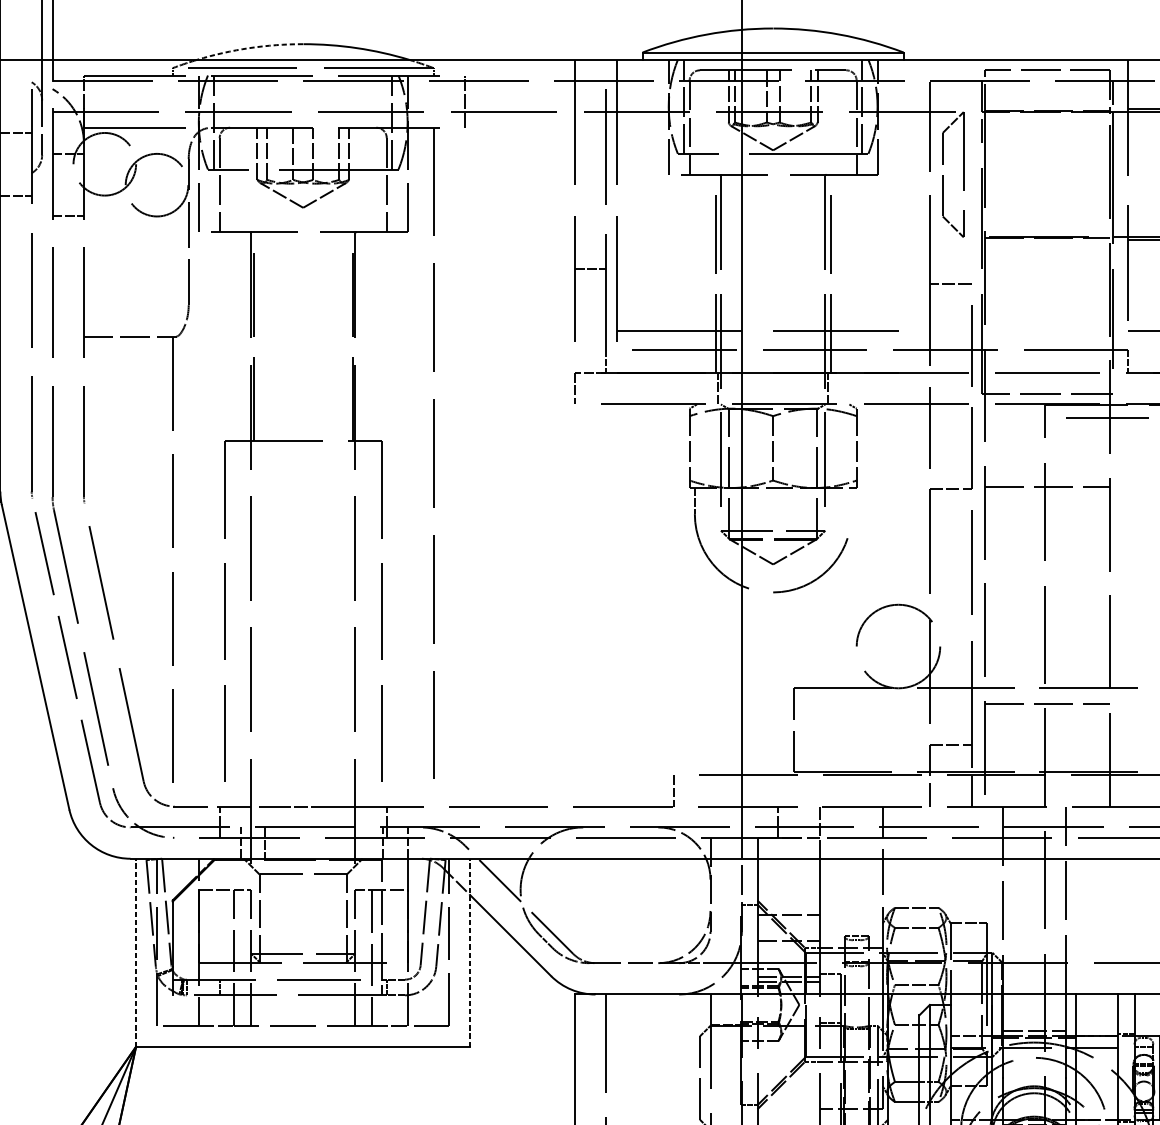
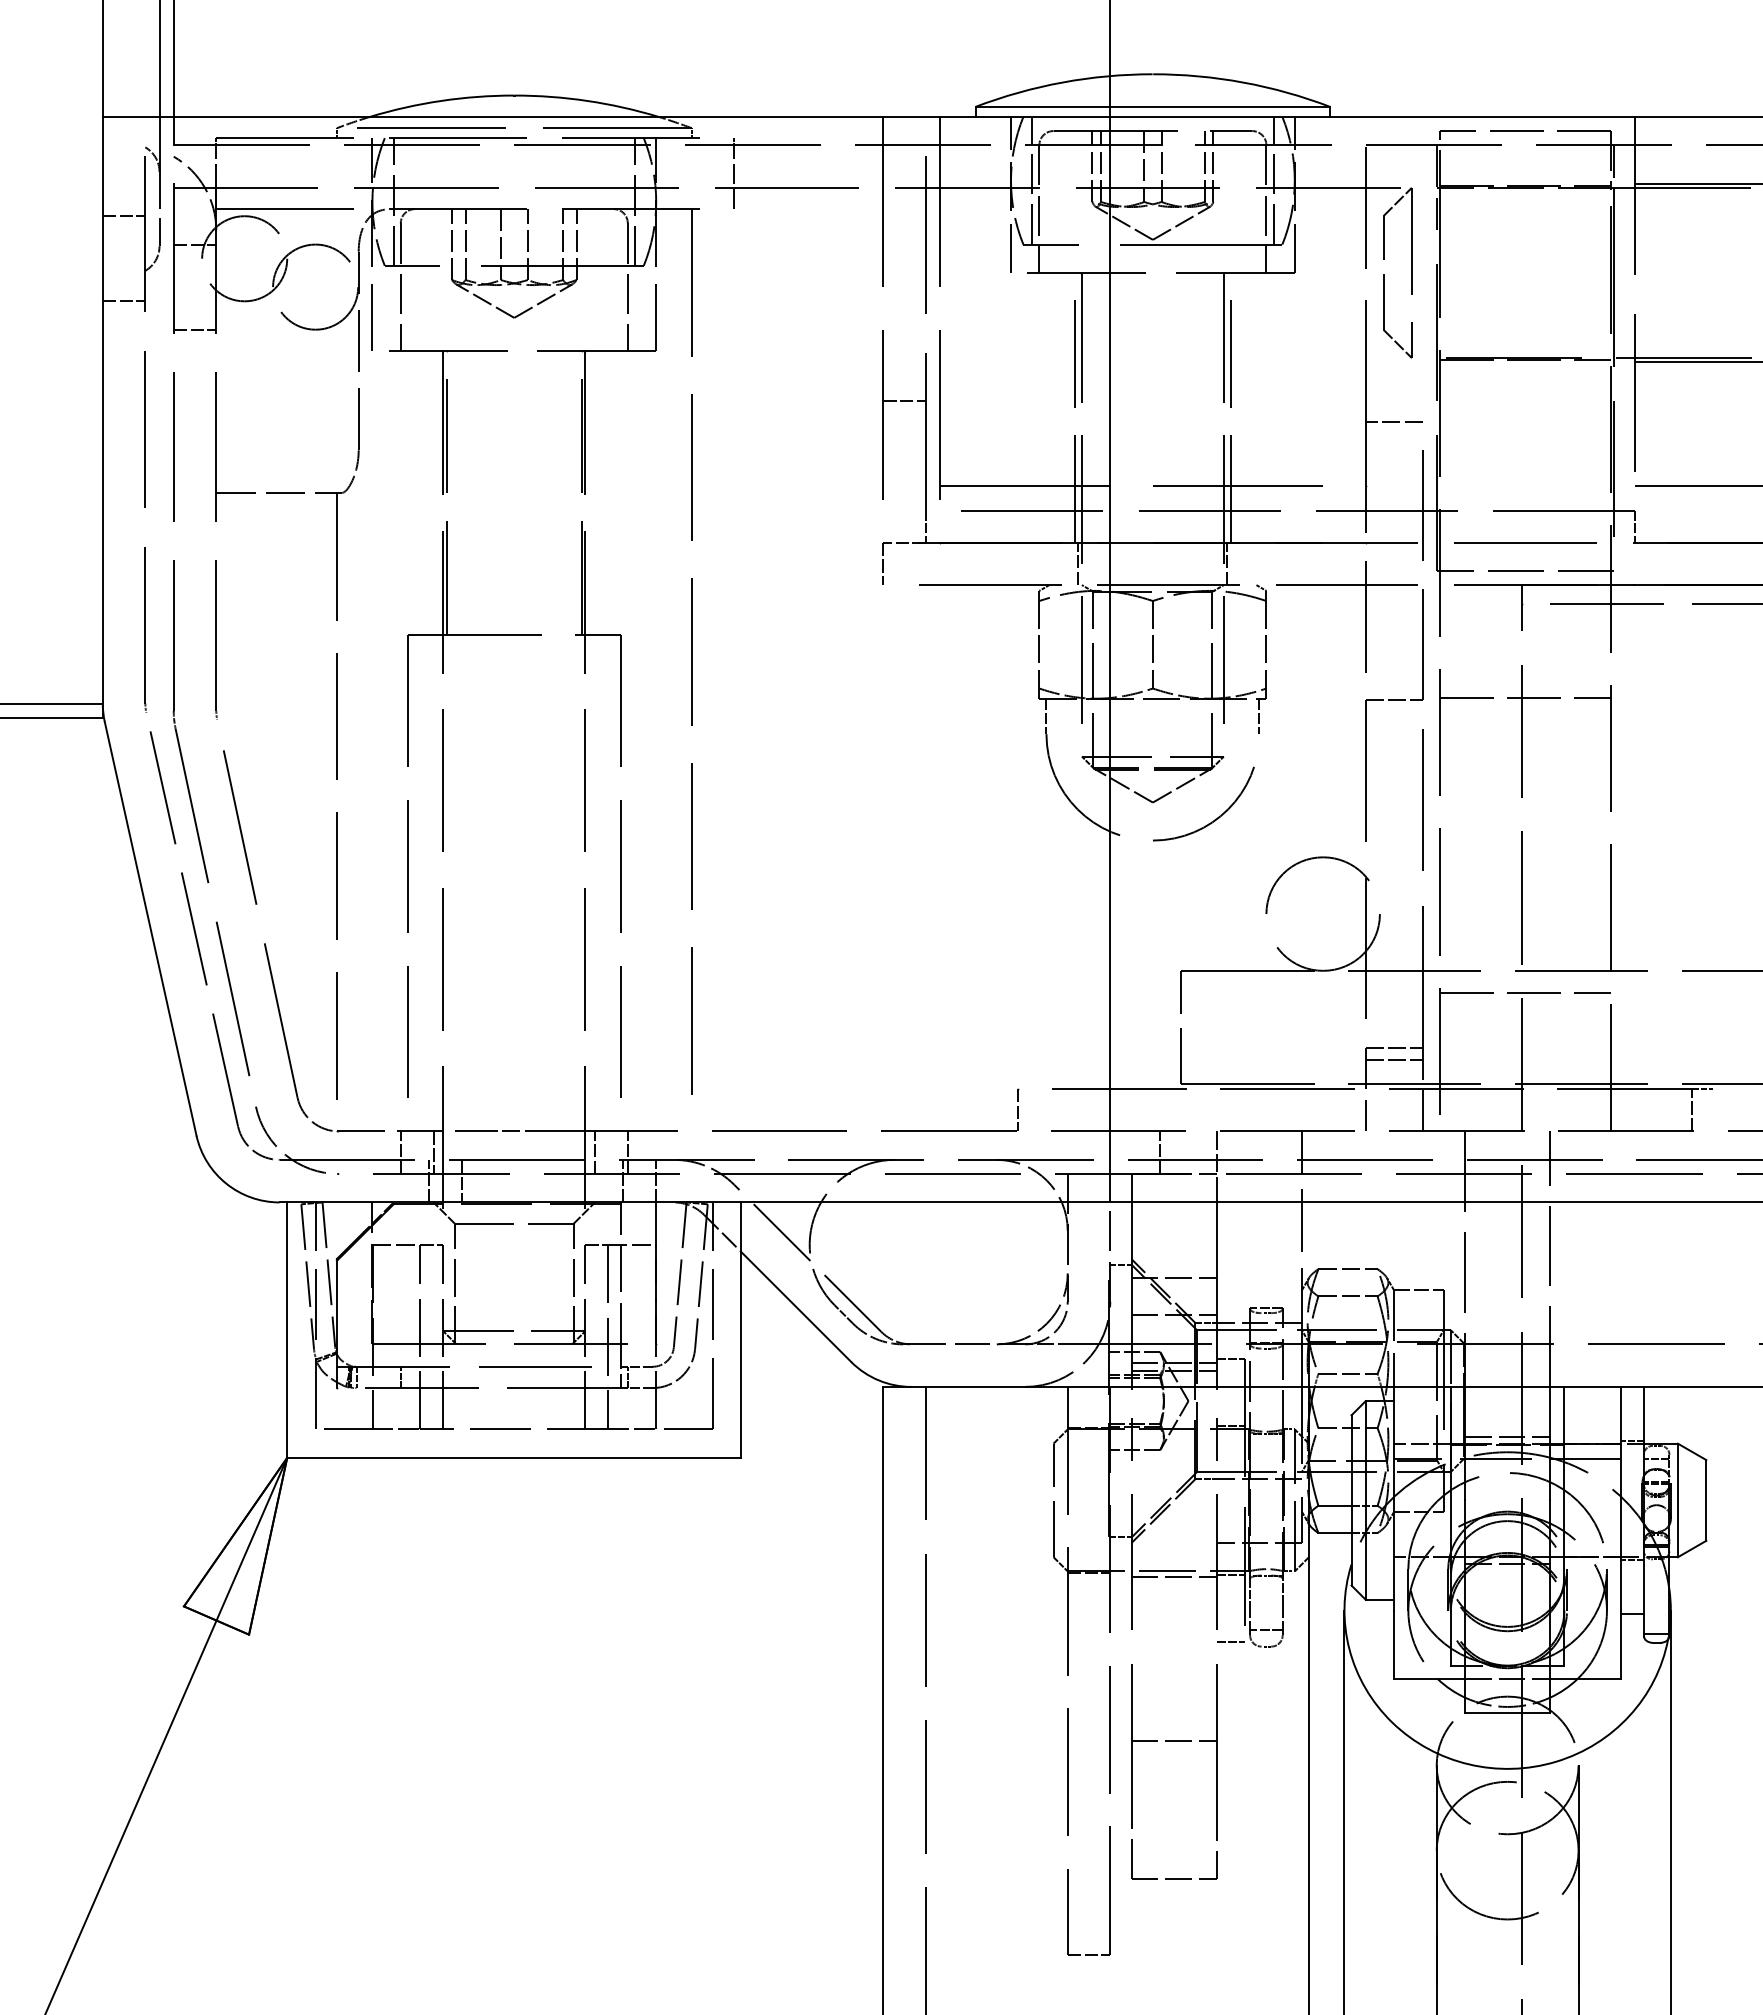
arc: (249, 47) -> (441, 100), dashed -> solid
line: (851, 501) -> (1259, 716), added
line: (950, 754) -> (1393, 1060), added
line: (244, 821) -> (434, 1152), added
line: (362, 821) -> (594, 1152), added
line: (136, 952) -> (287, 1330), dashed -> solid
line: (470, 952) -> (741, 1330), dashed -> solid

